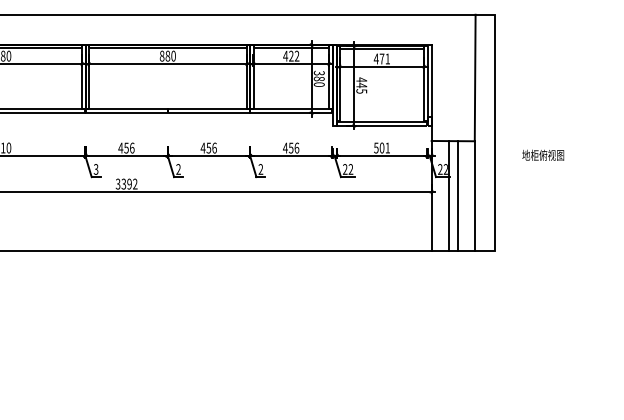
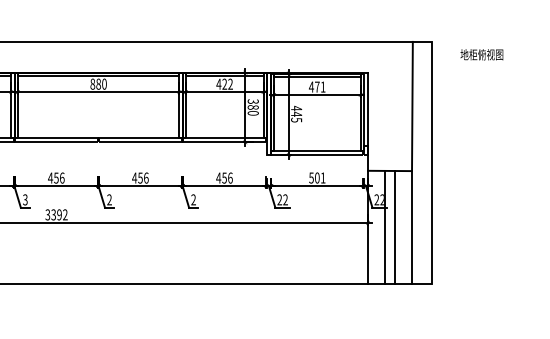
text: (543, 154) -> (482, 53), moved

